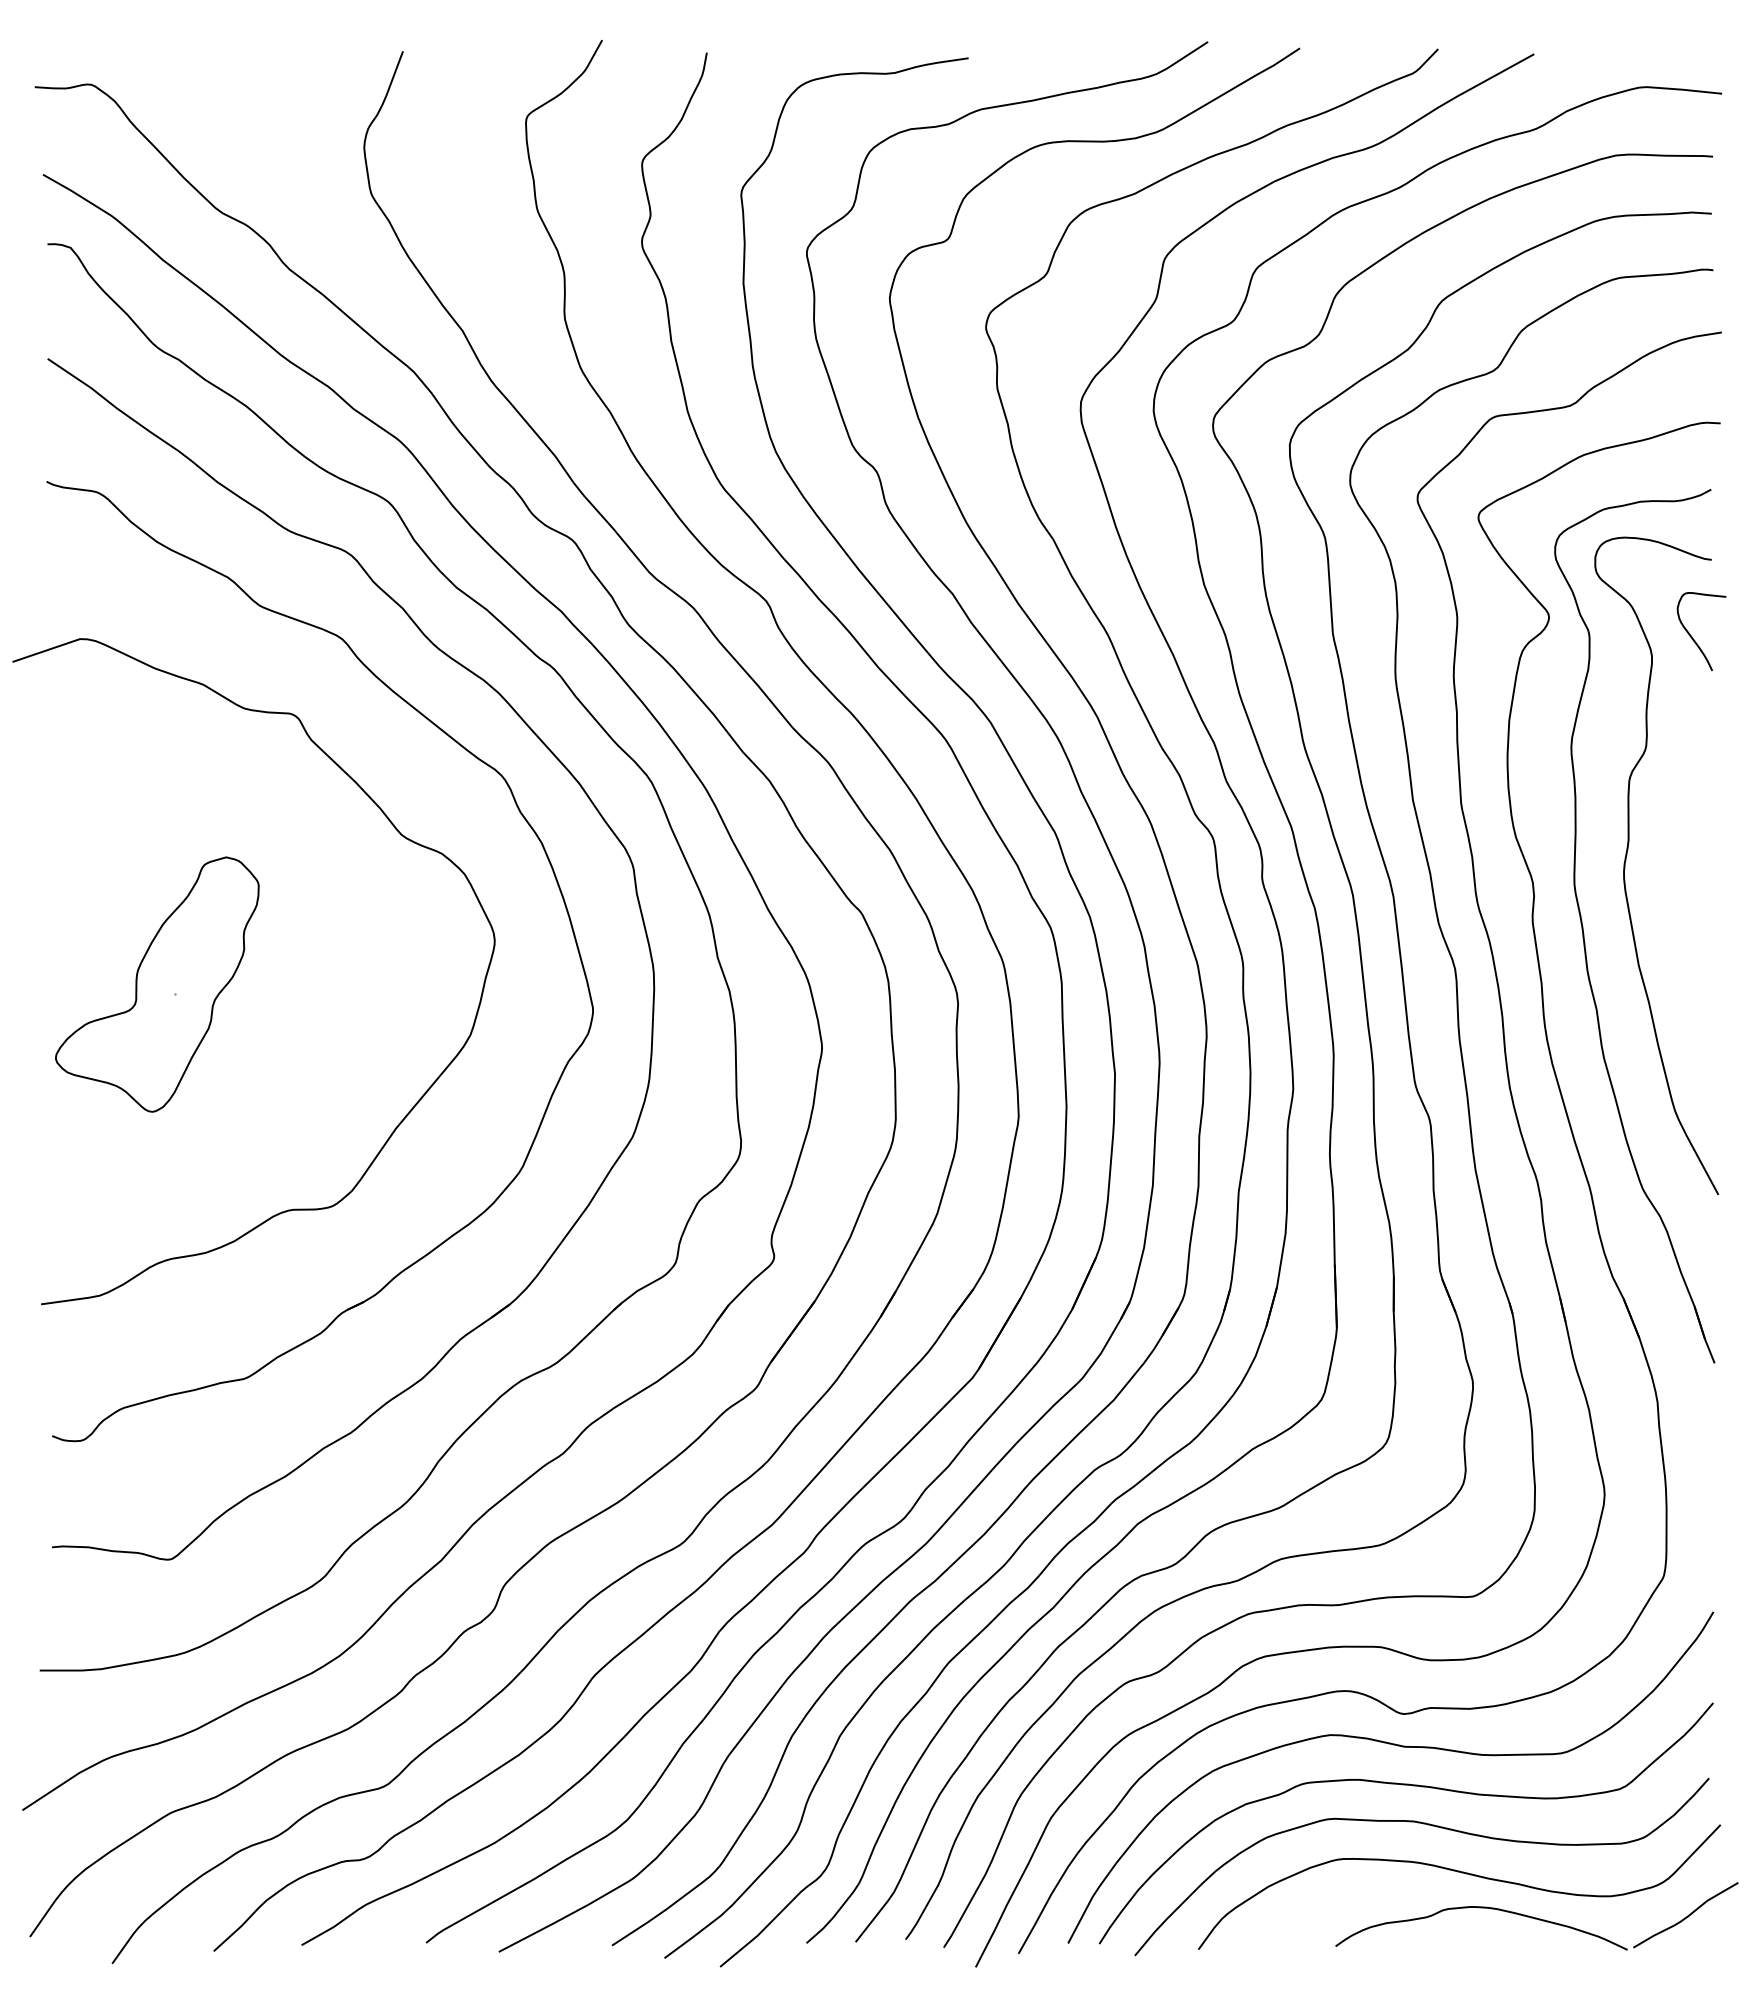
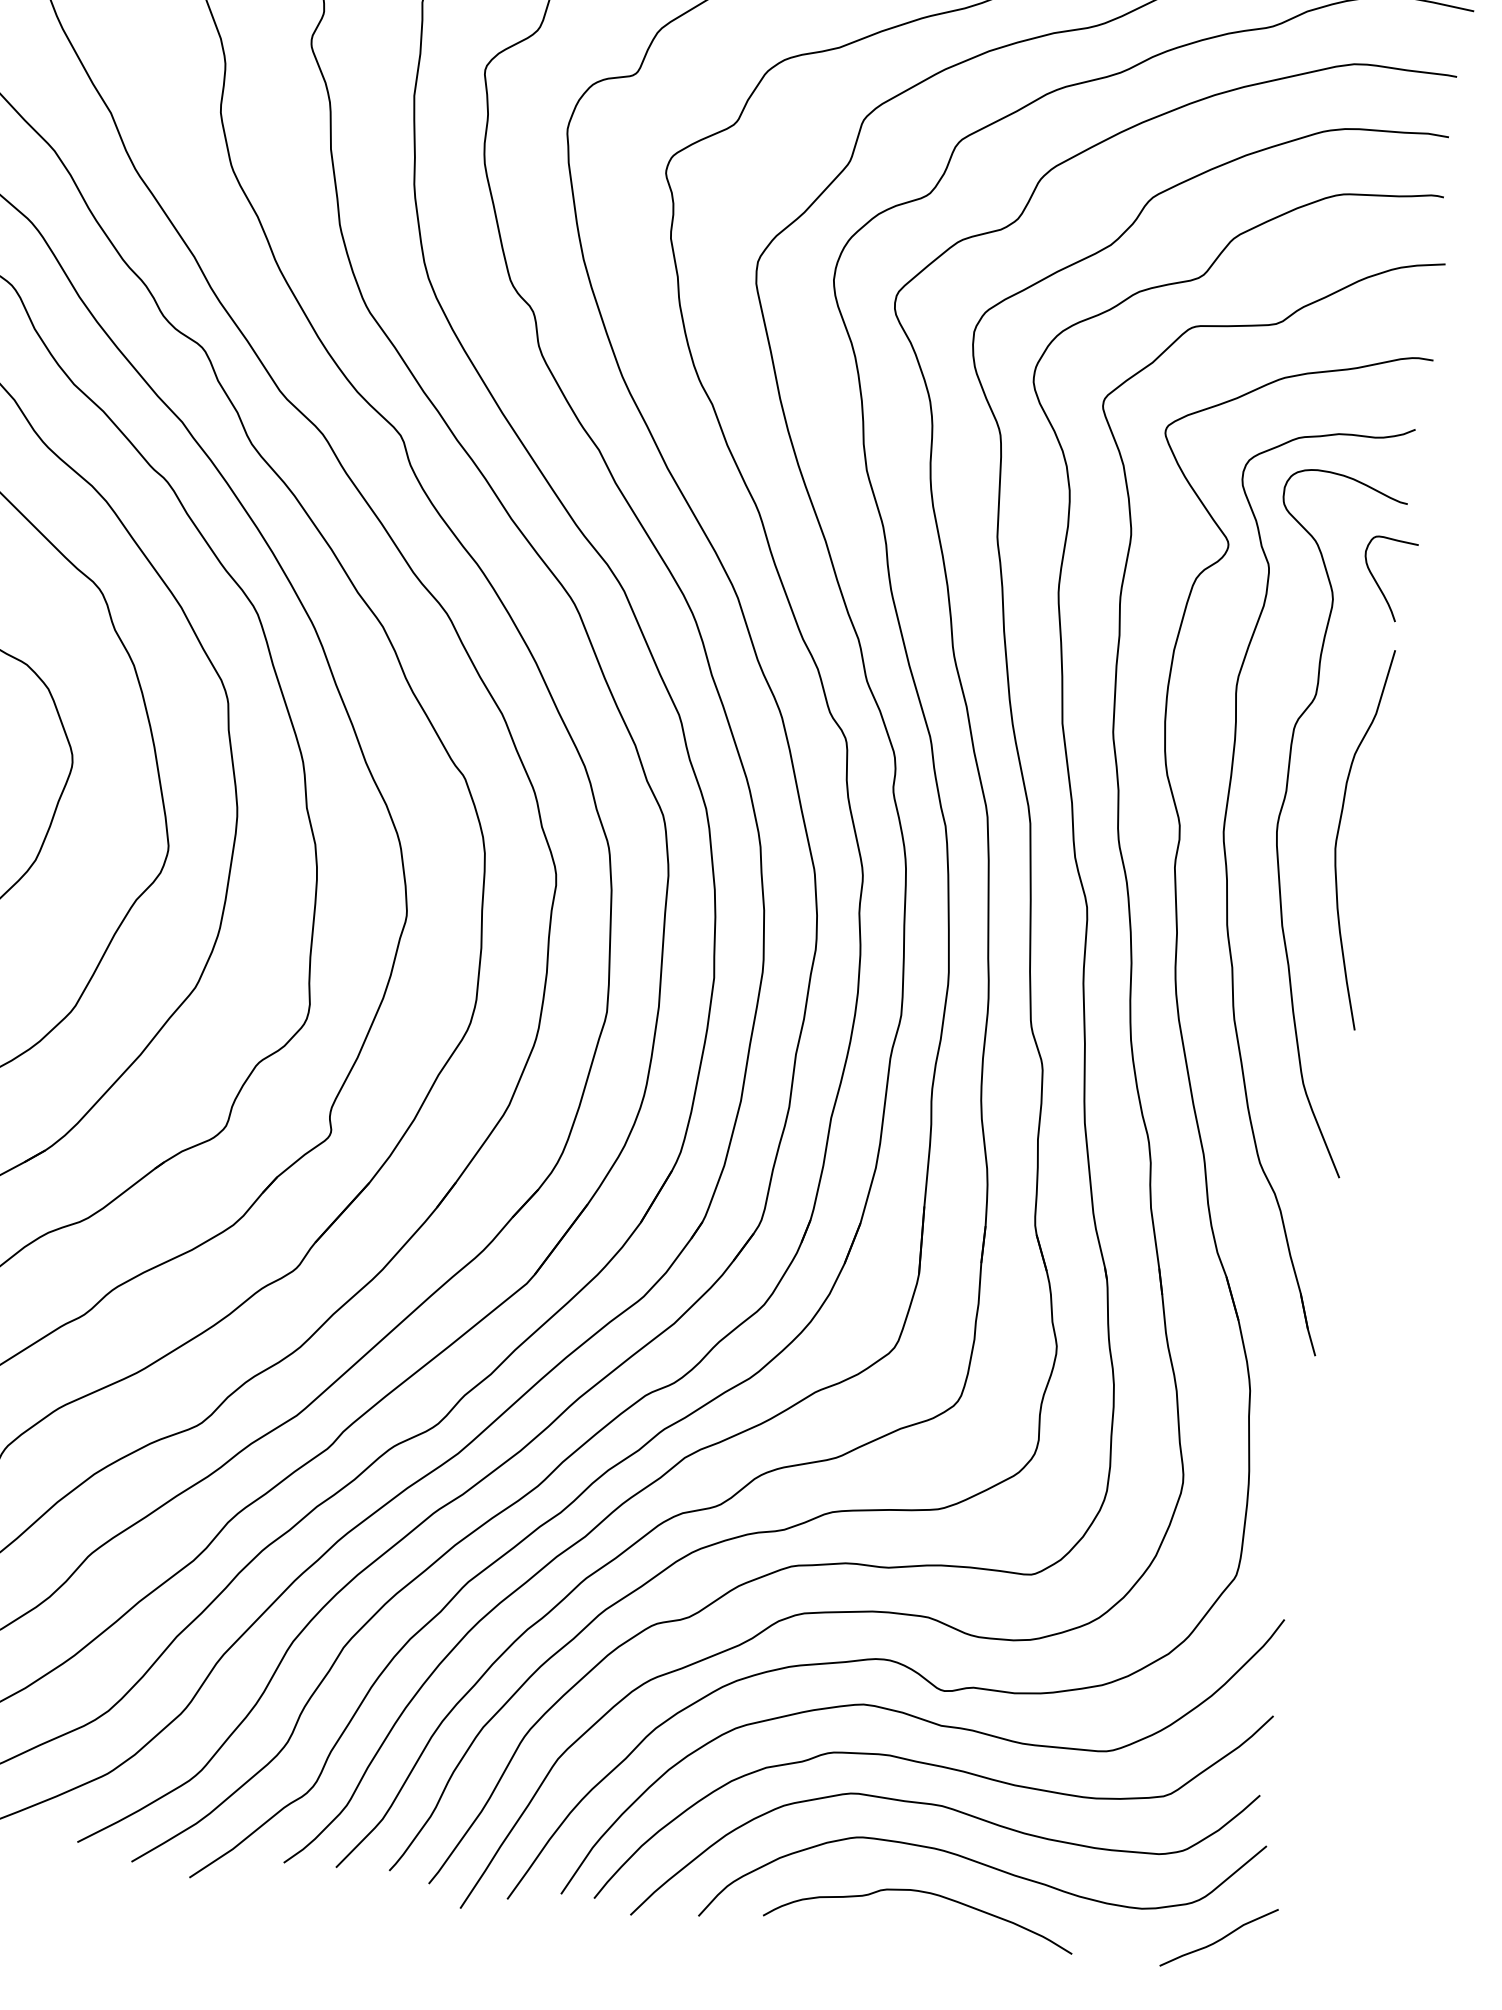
curve: (1681, 876) -> (1338, 836), added
curve: (1481, 1908) -> (922, 1892), moved

